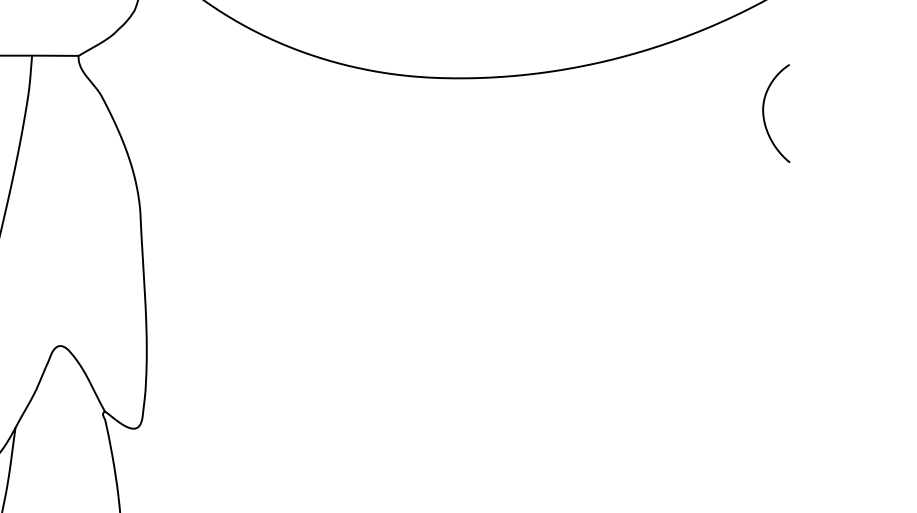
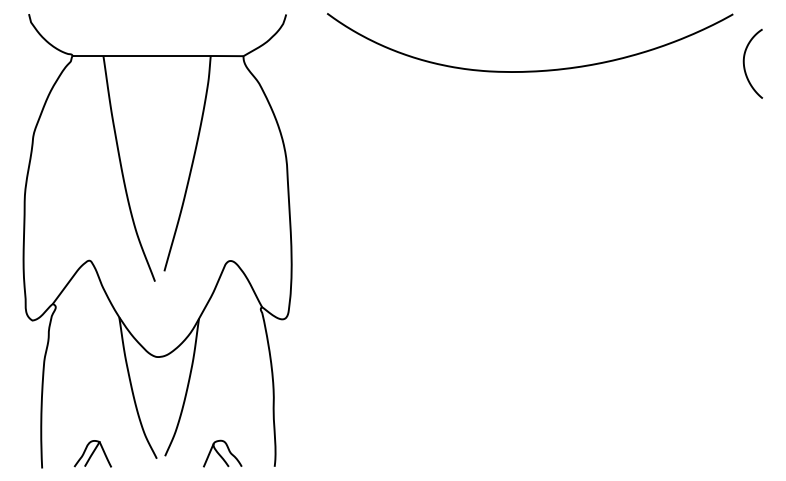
curve: (764, 113) -> (744, 63), moved

